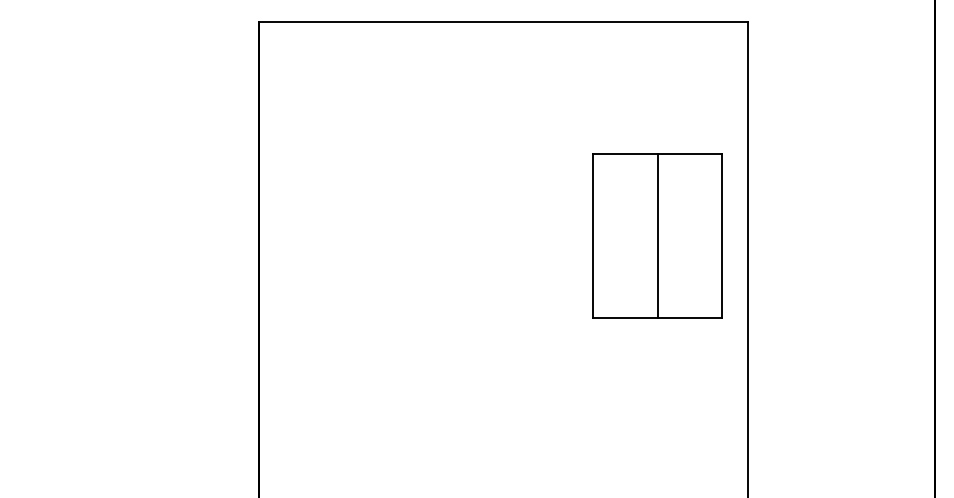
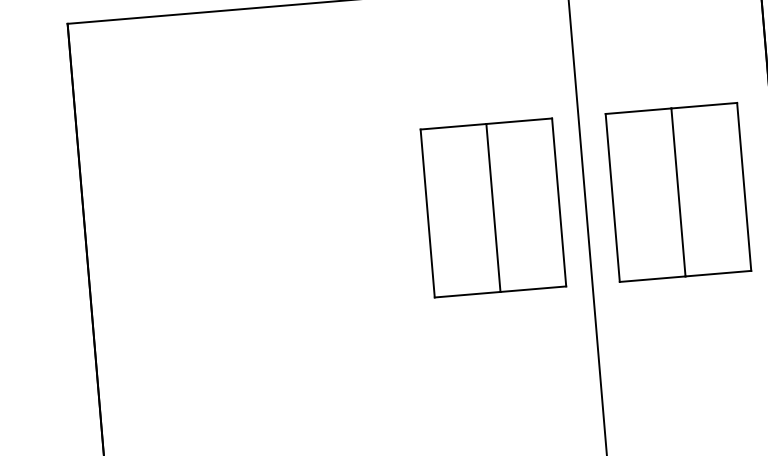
part: (838, 235) -> (678, 192), added

